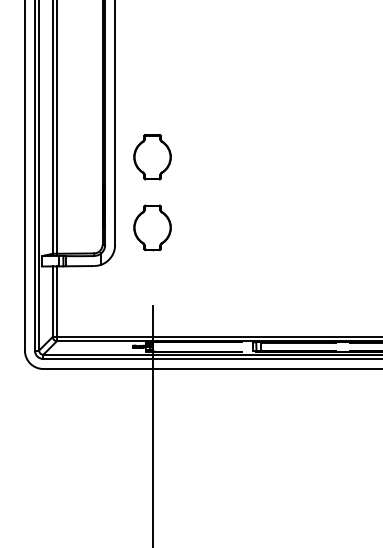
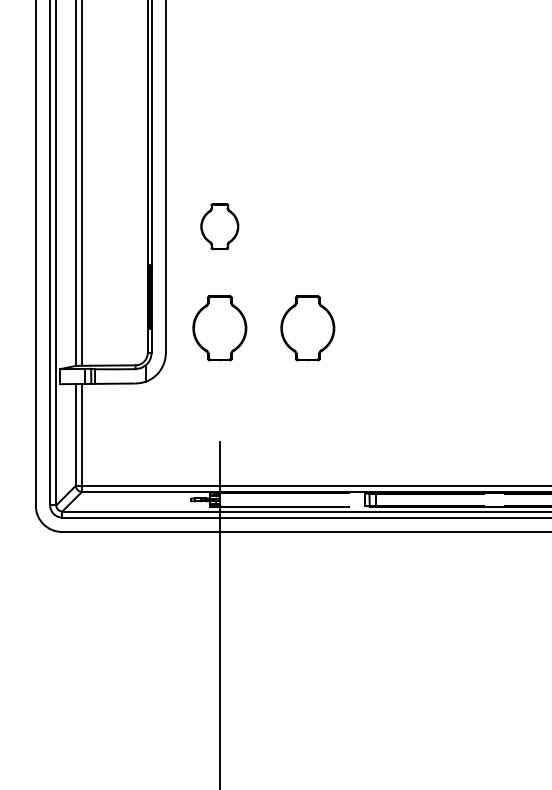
part: (152, 157) -> (219, 226), size x0.7
part: (213, 227) -> (307, 327), added

